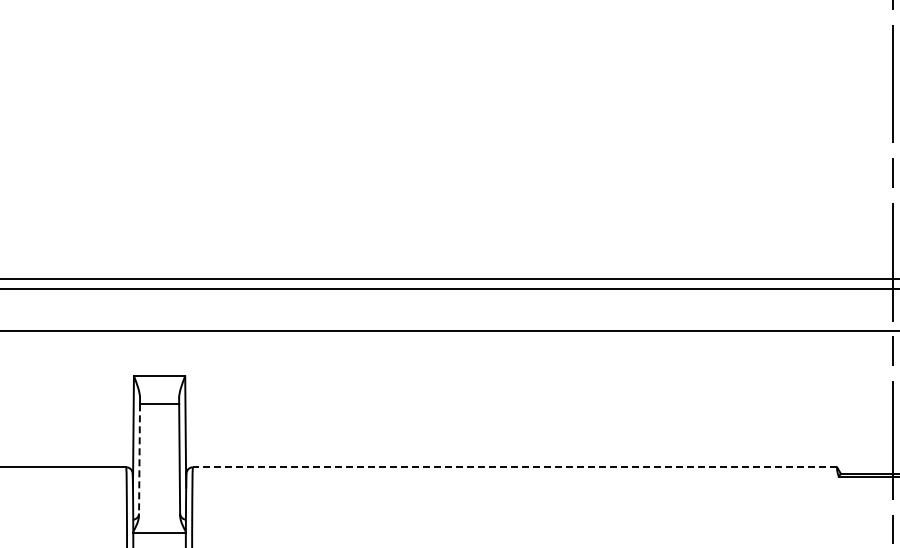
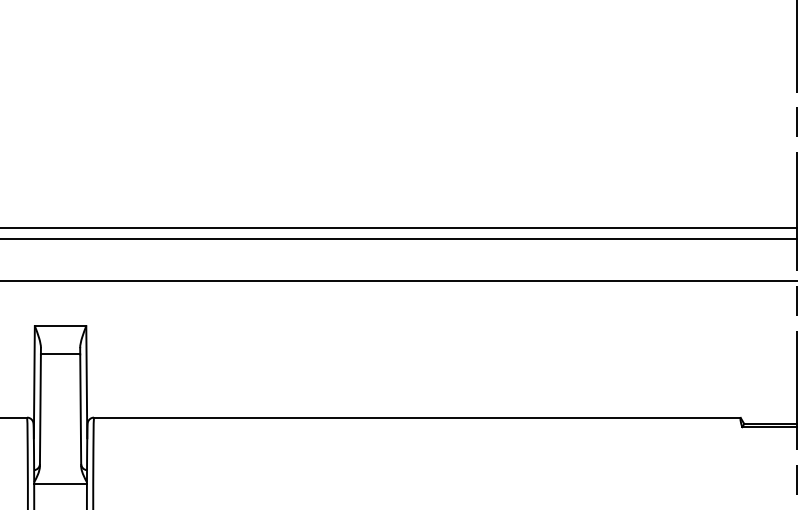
line: (139, 460) -> (40, 410), dashed -> solid
line: (514, 467) -> (416, 417), dashed -> solid

